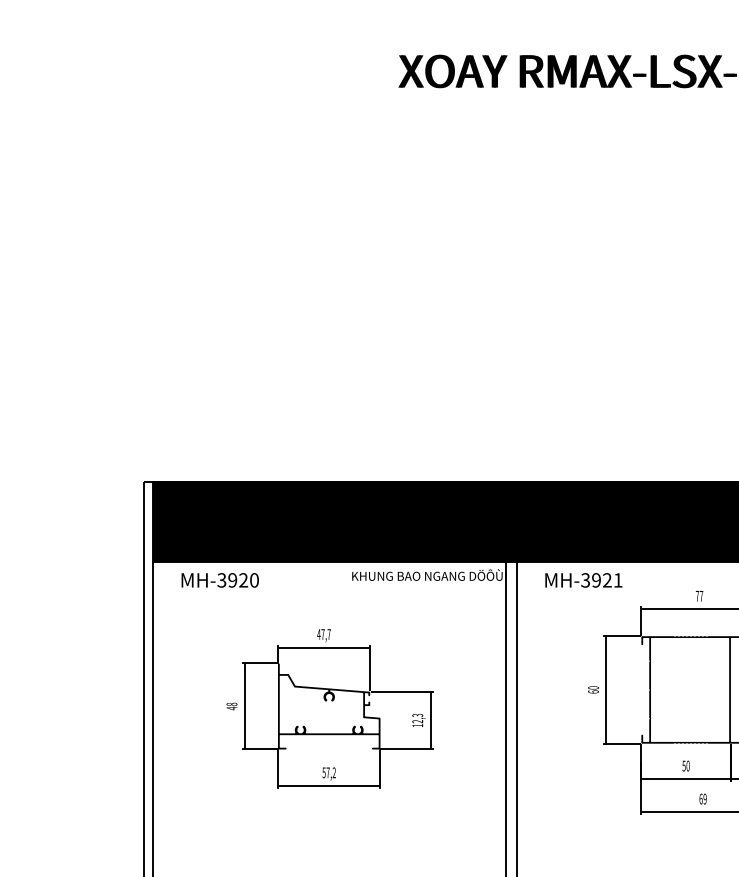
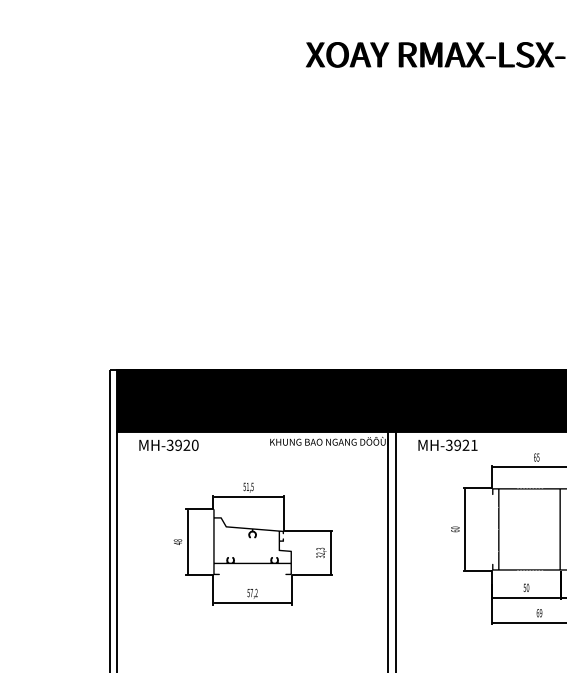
text: (699, 596) -> (536, 457), 77 -> 65
text: (323, 634) -> (248, 486), 47,7 -> 51,5
text: (417, 725) -> (320, 556), 12,3 -> 32,3

